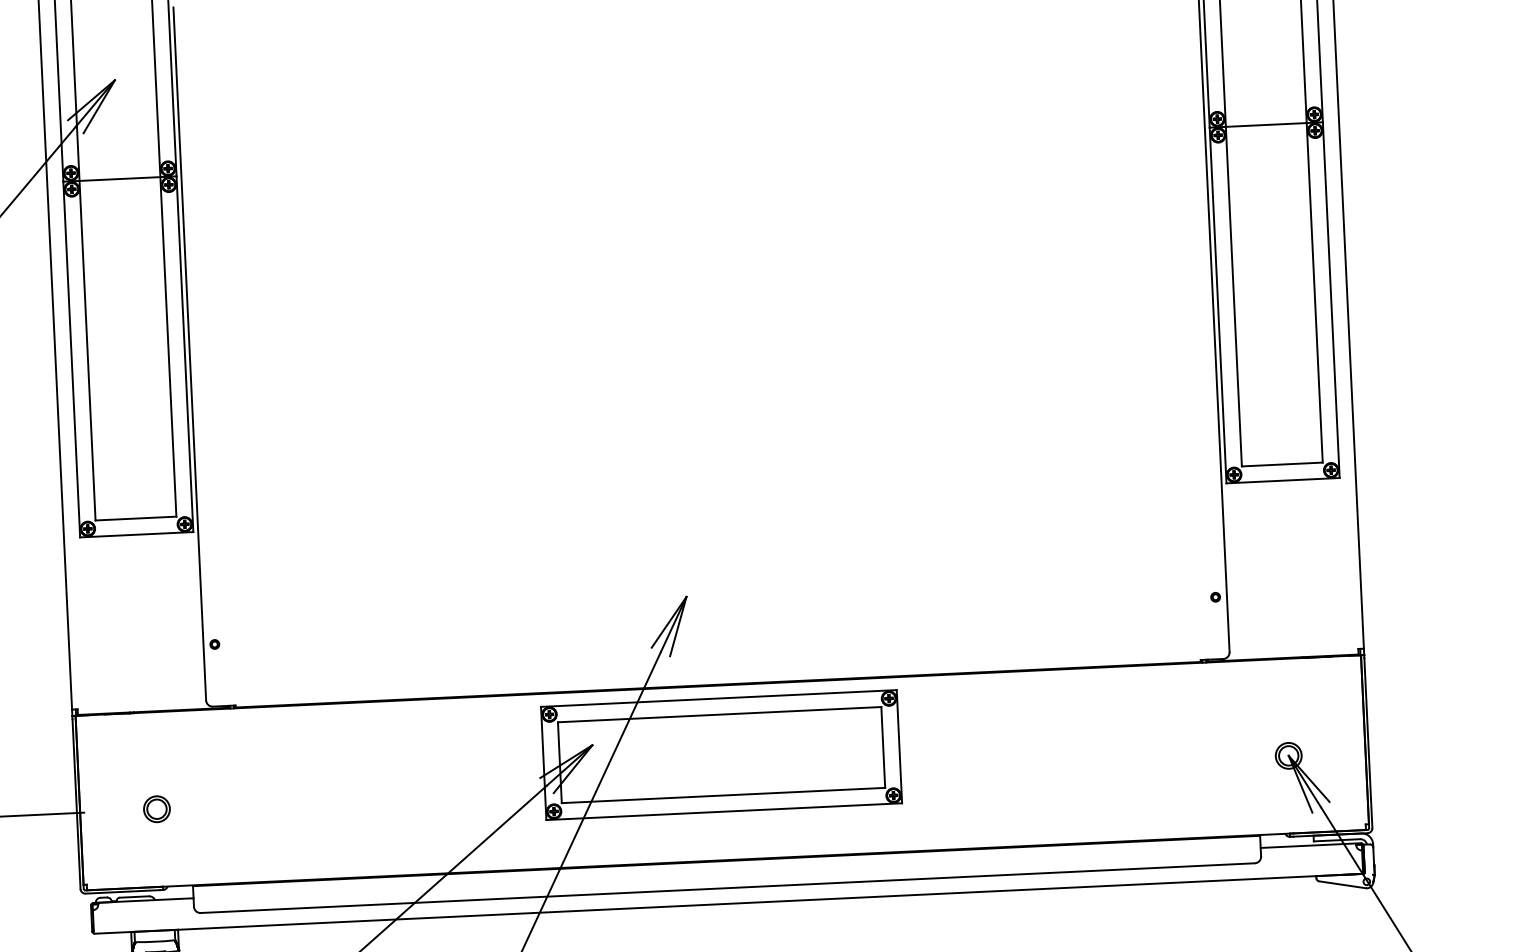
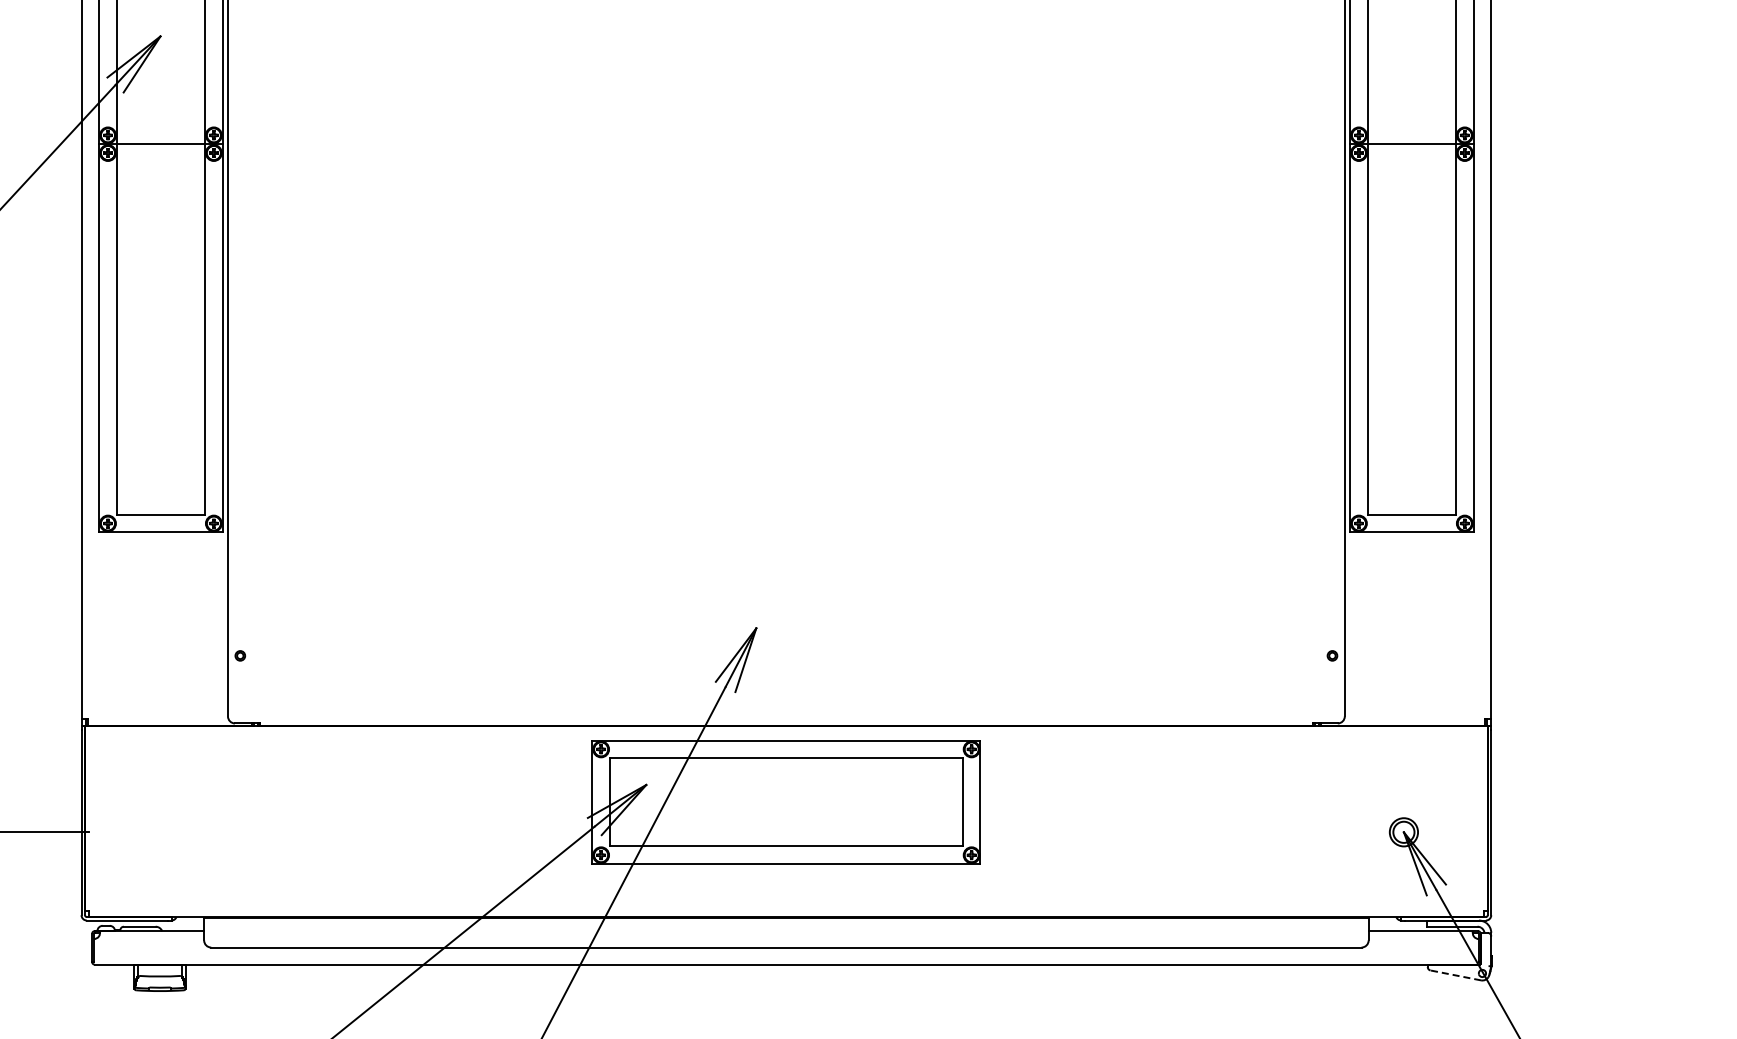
part: (156, 809) -> (168, 832), removed
line: (1342, 884) -> (1455, 975), solid -> dashed

